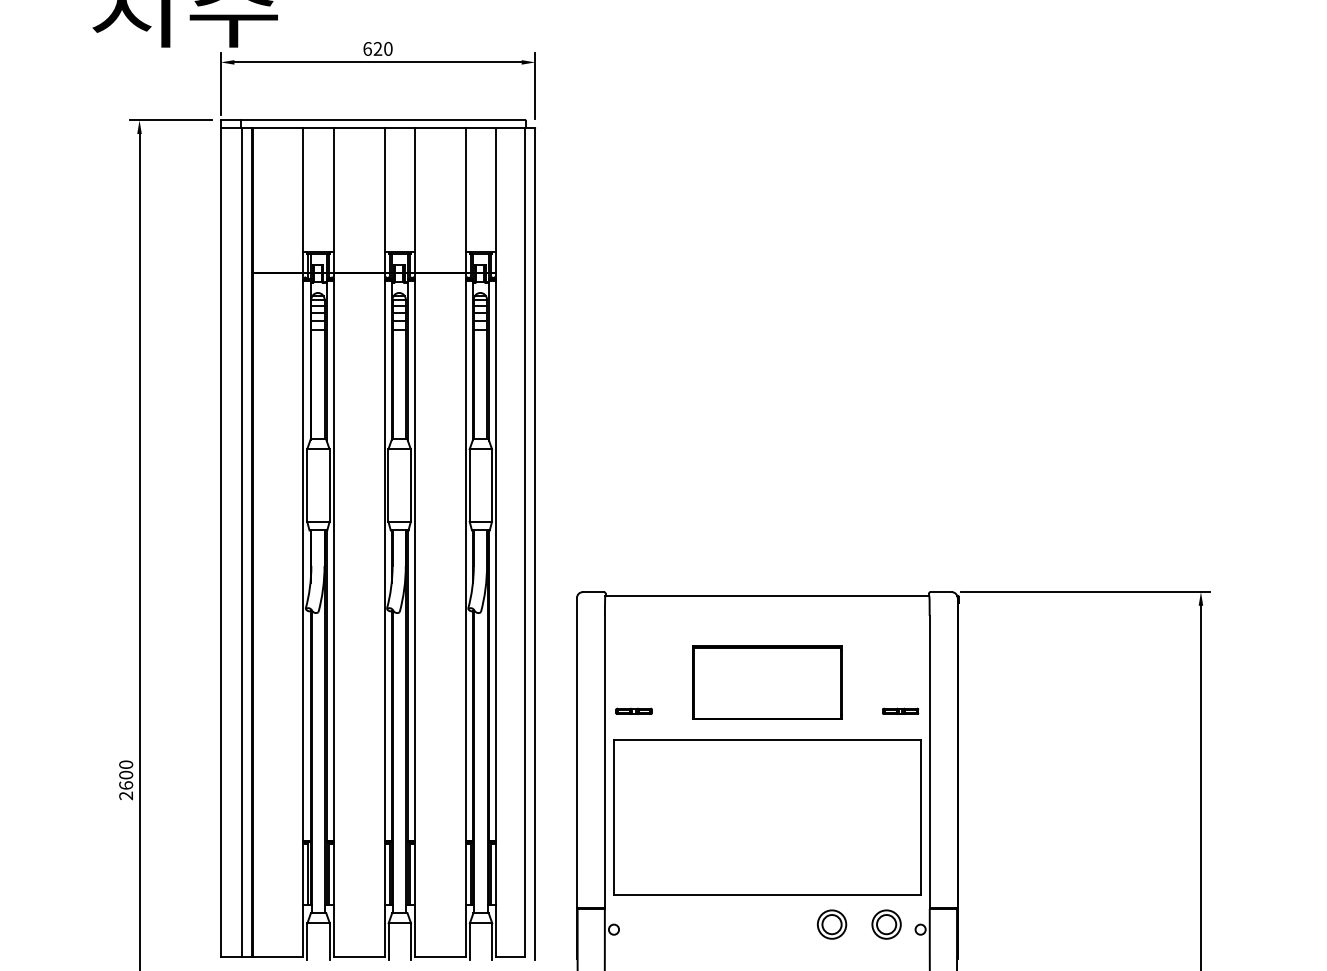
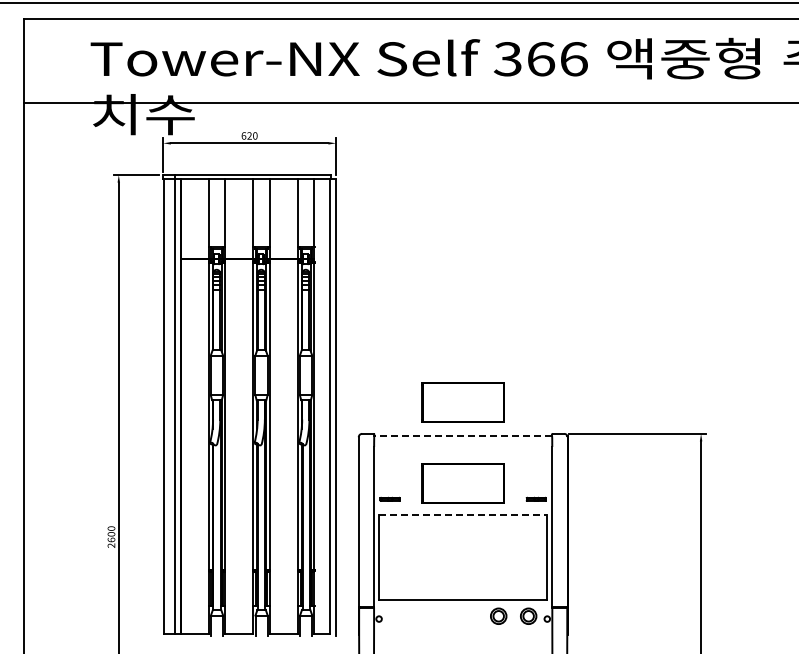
part: (766, 534) -> (462, 402), added
line: (767, 596) -> (463, 436), solid -> dashed
line: (767, 740) -> (463, 515), solid -> dashed

